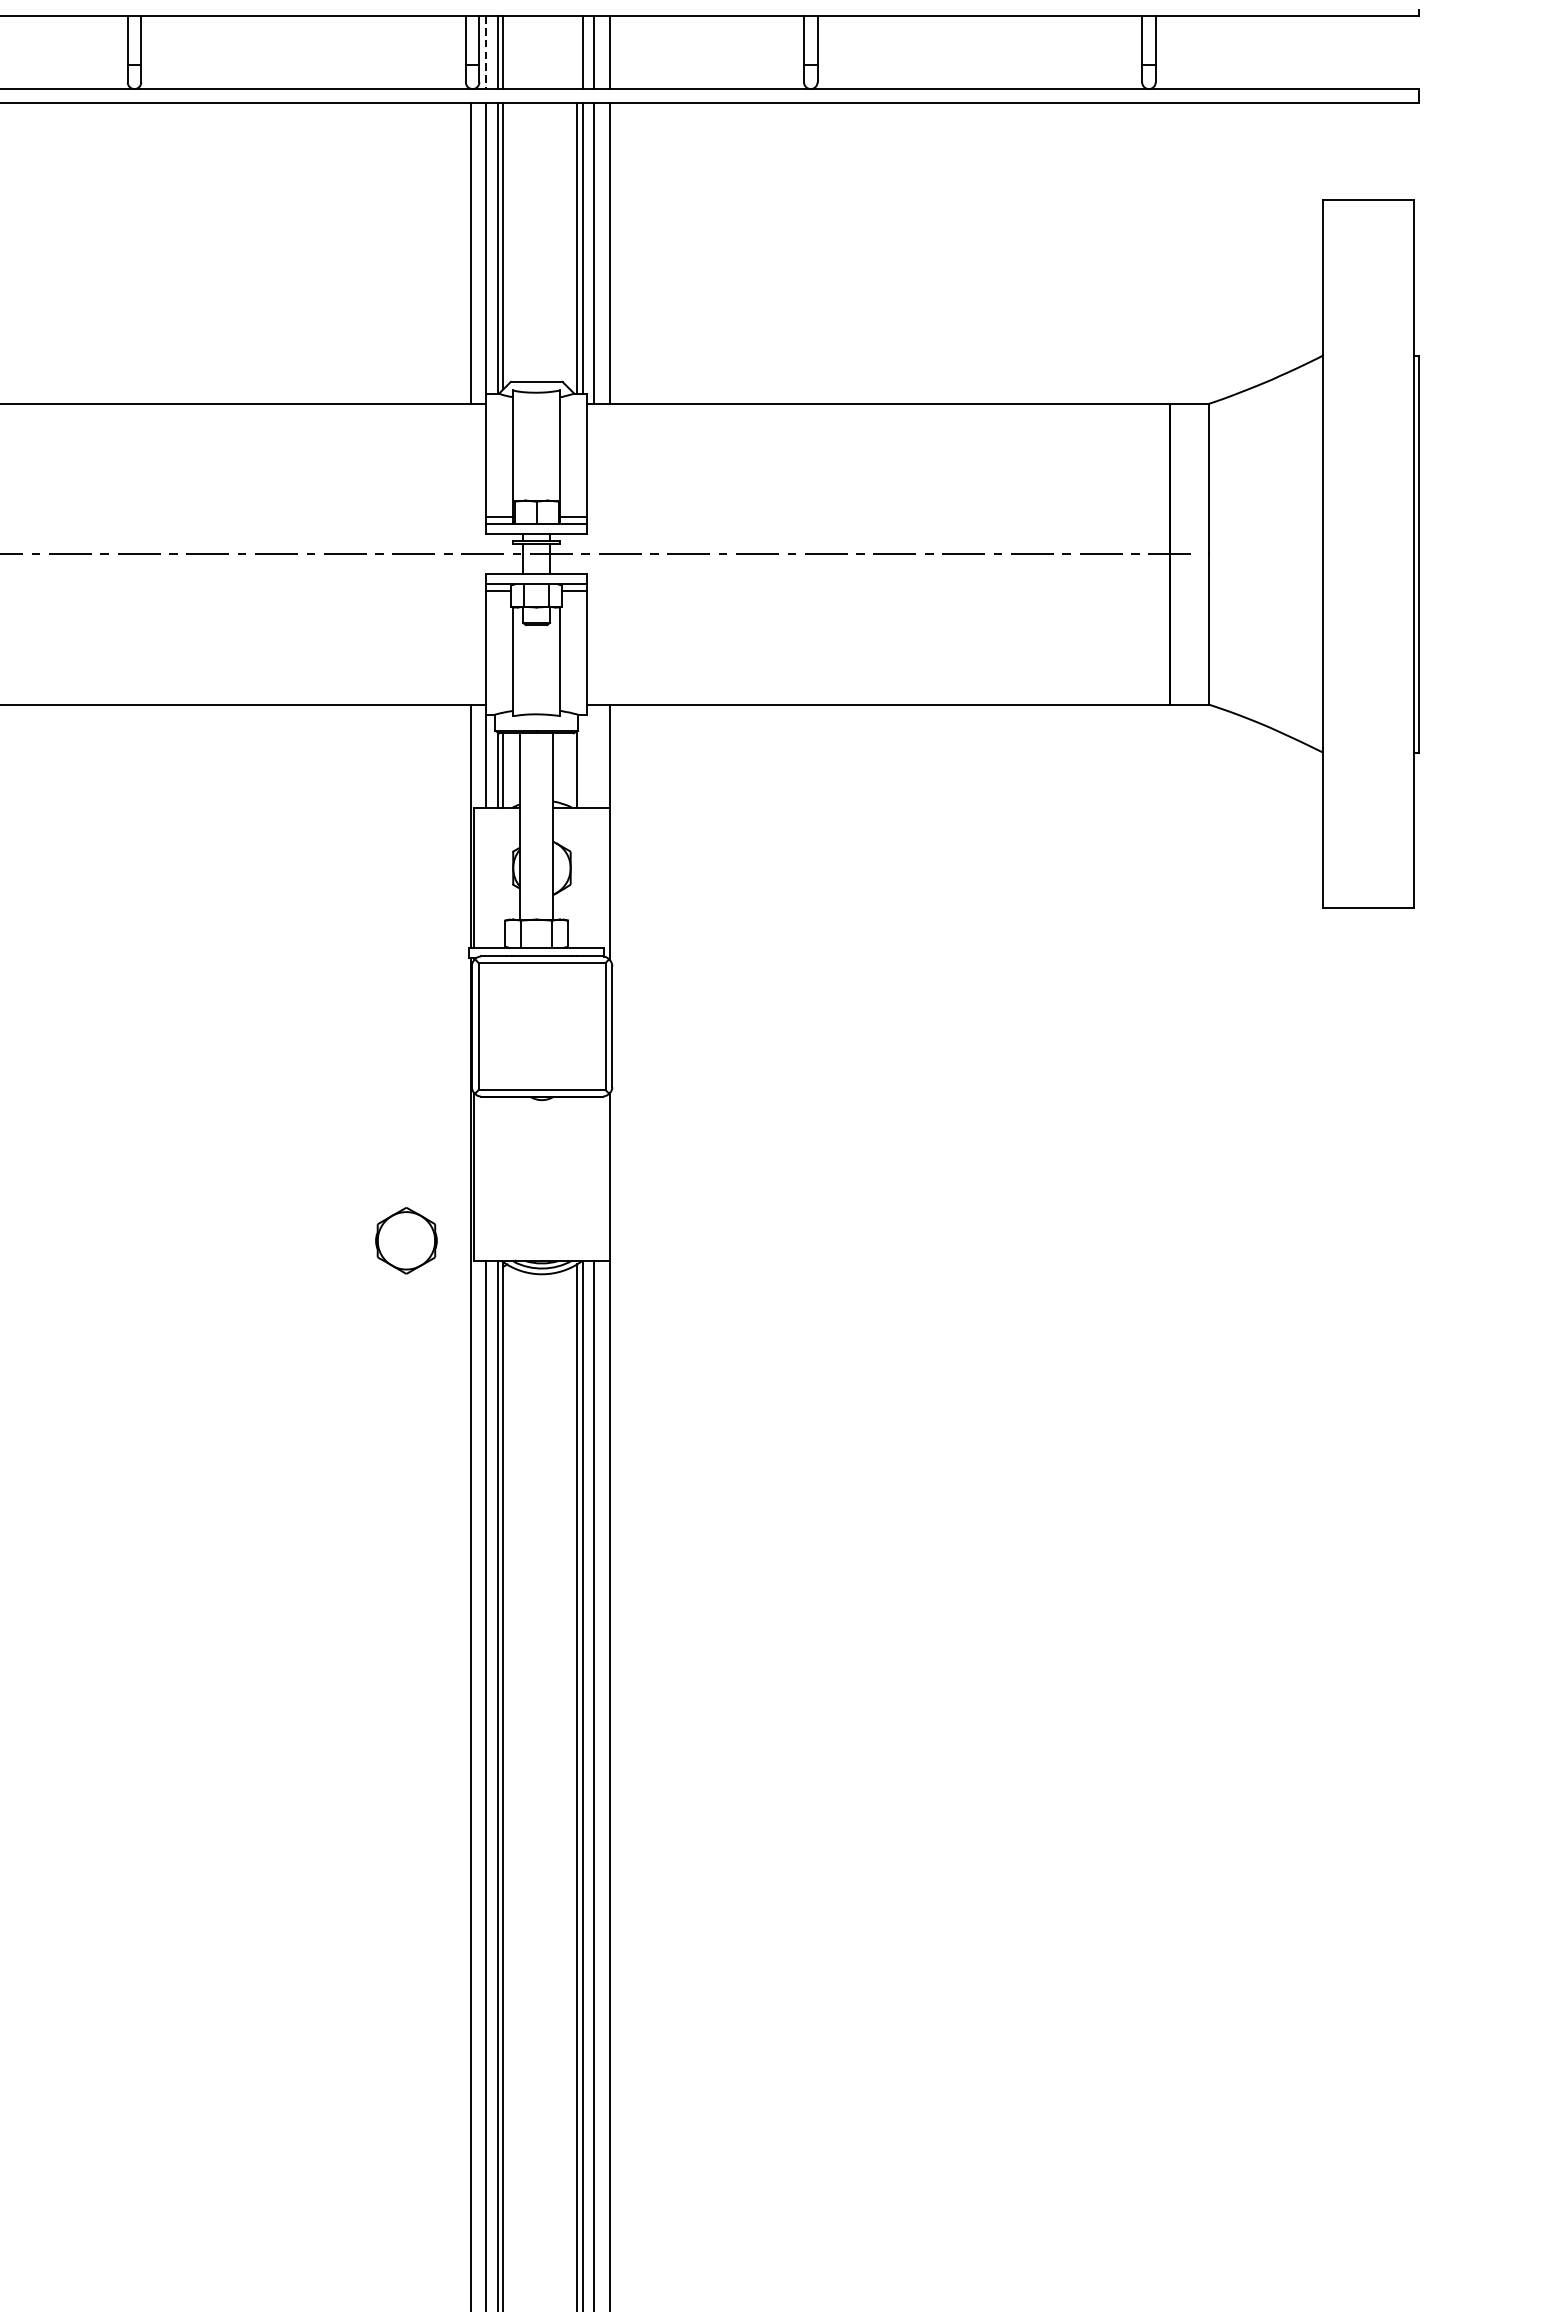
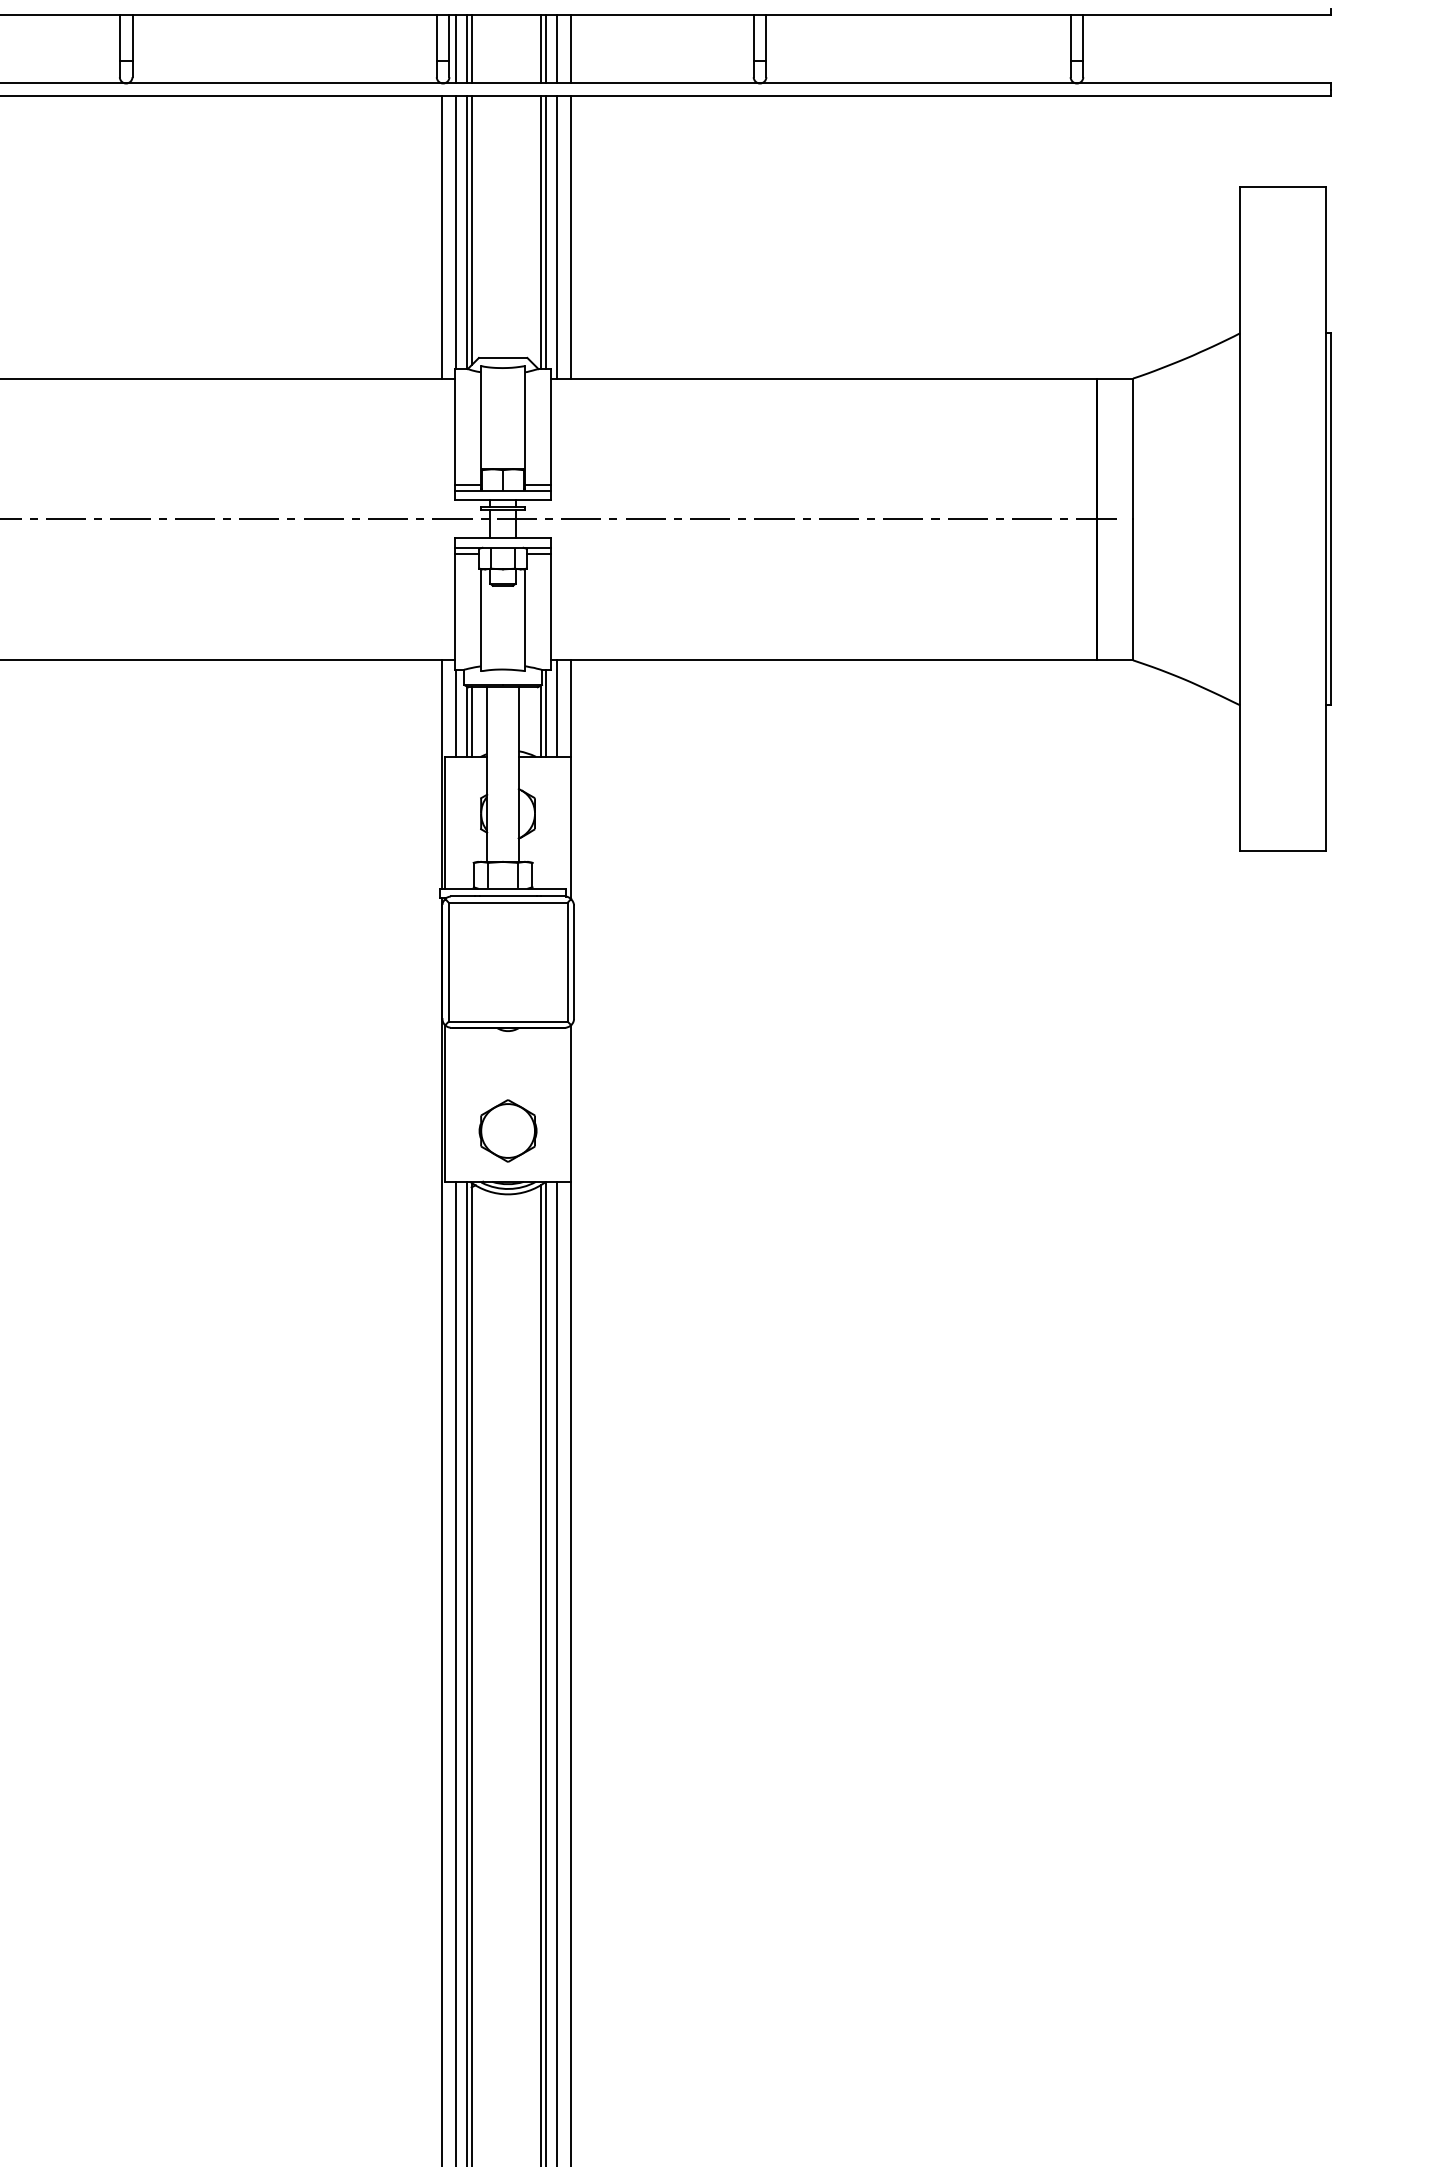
line: (485, 52) -> (455, 49), dashed -> solid
line: (577, 52) -> (541, 49), added
line: (594, 755) -> (557, 708), added
line: (582, 761) -> (546, 713), added
part: (405, 1240) -> (507, 1130), moved

